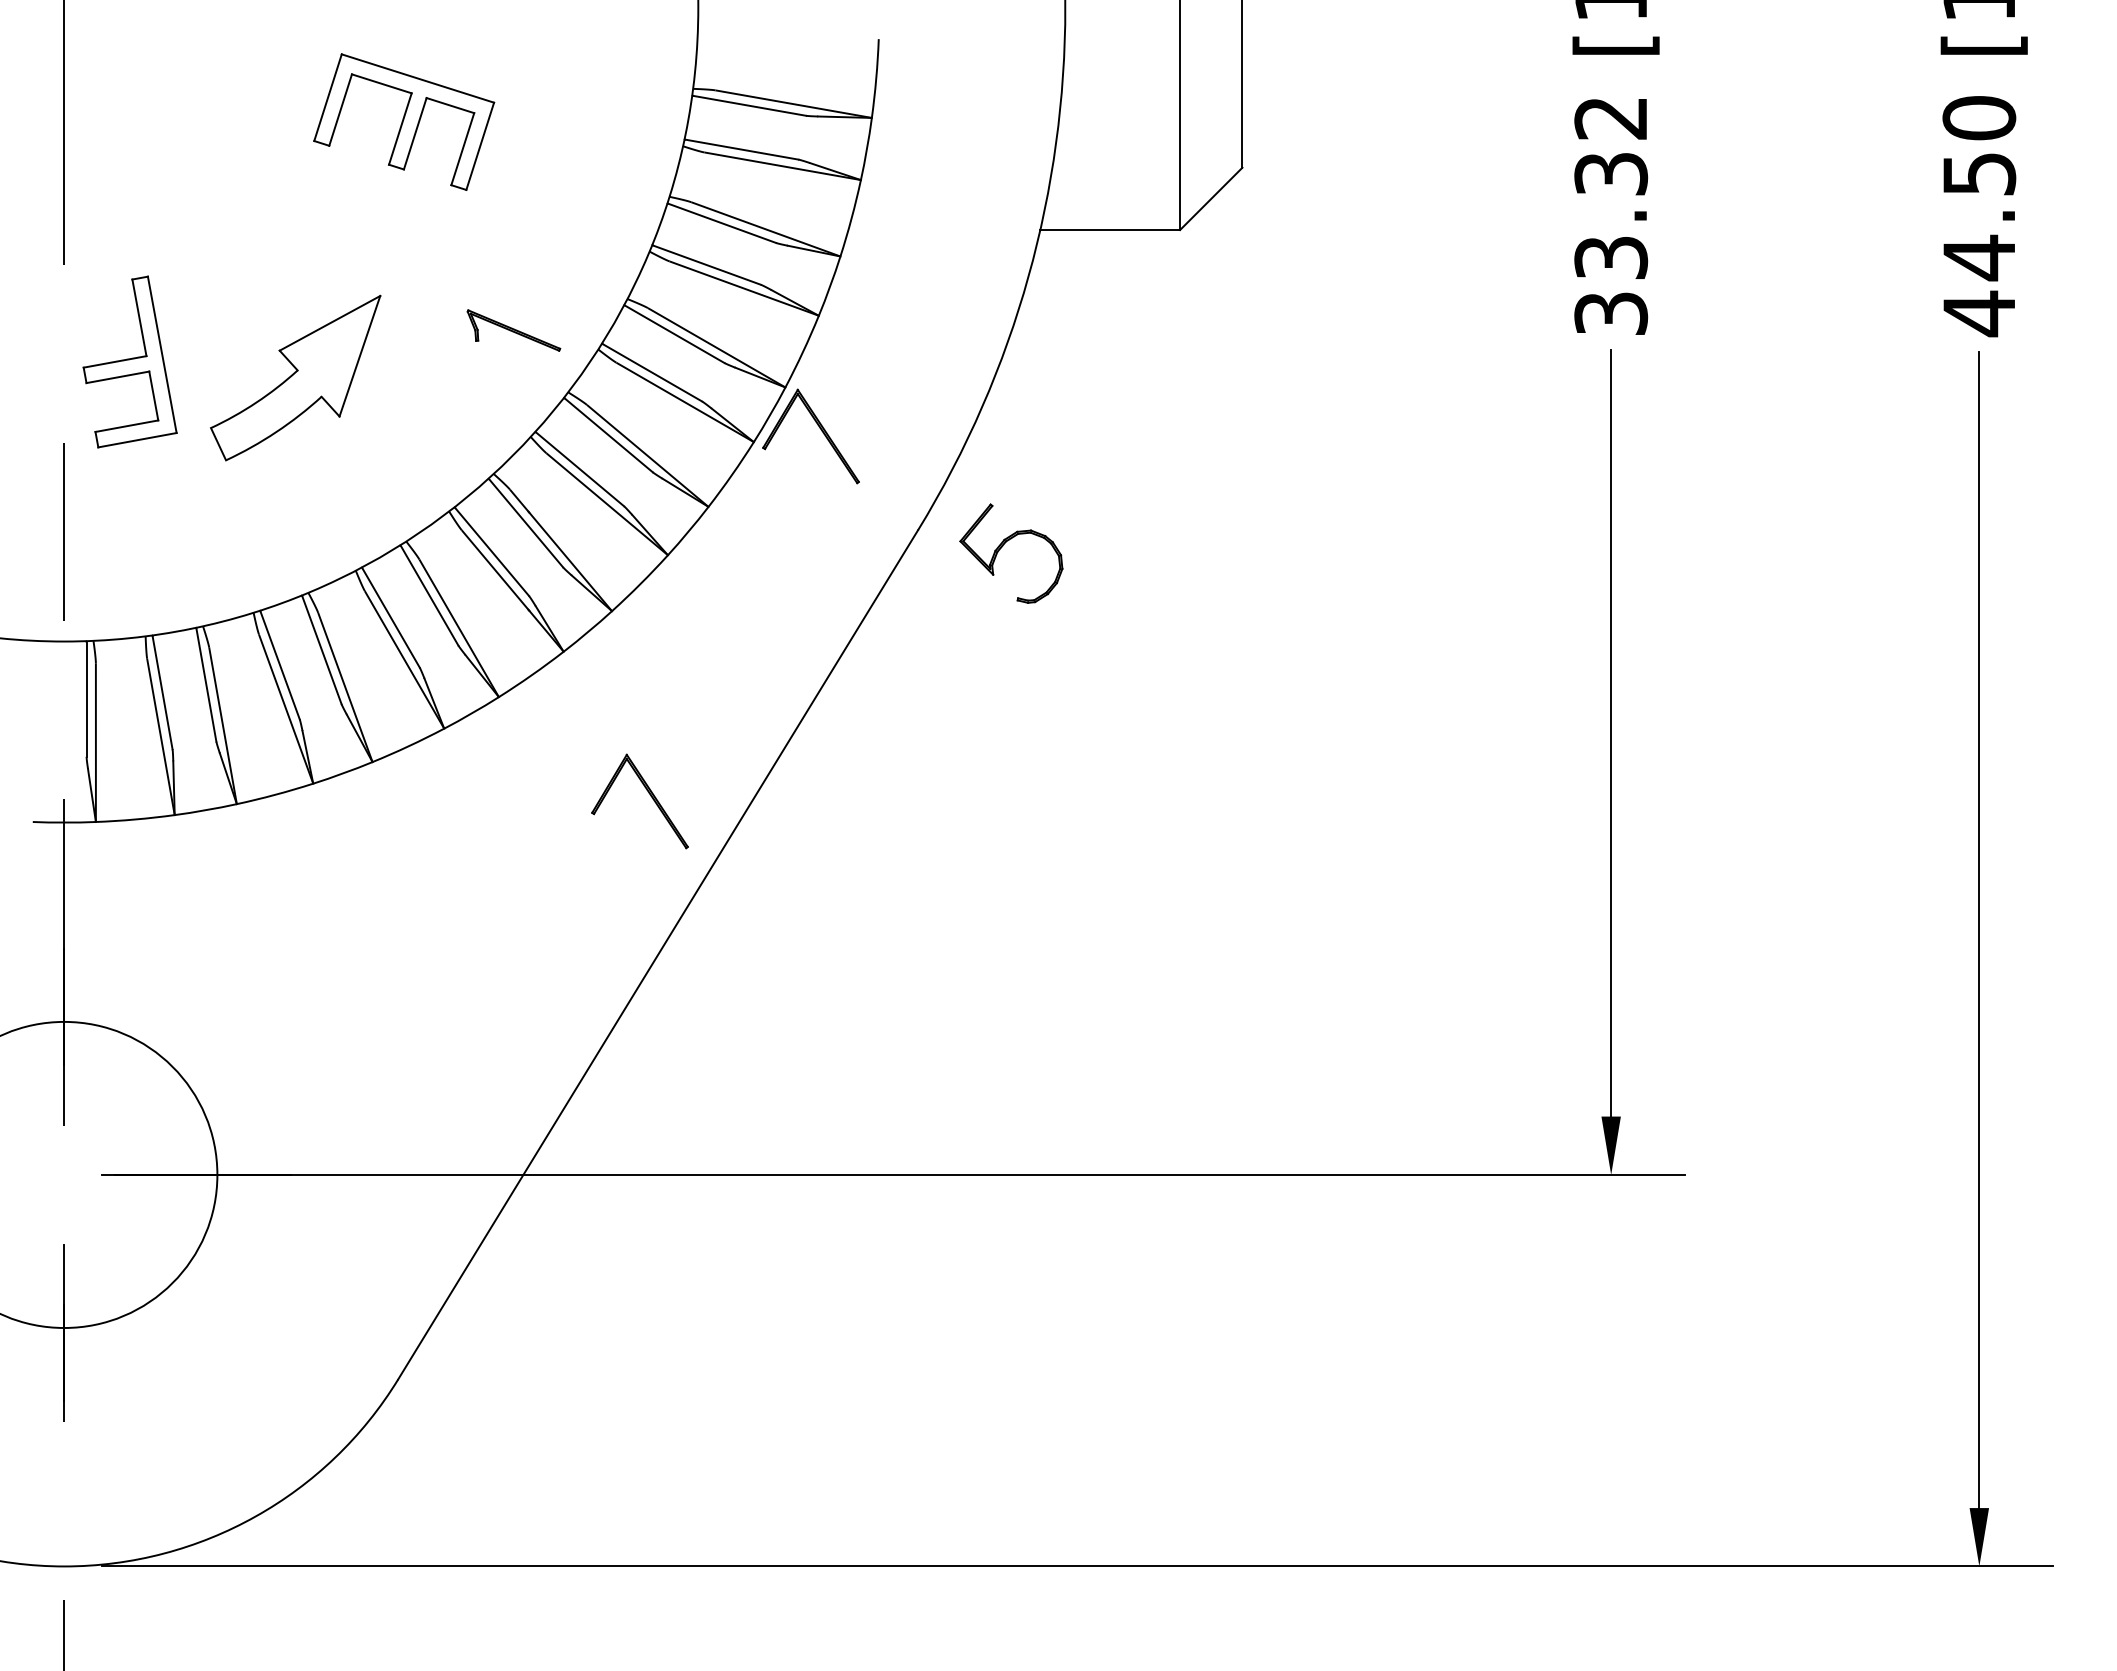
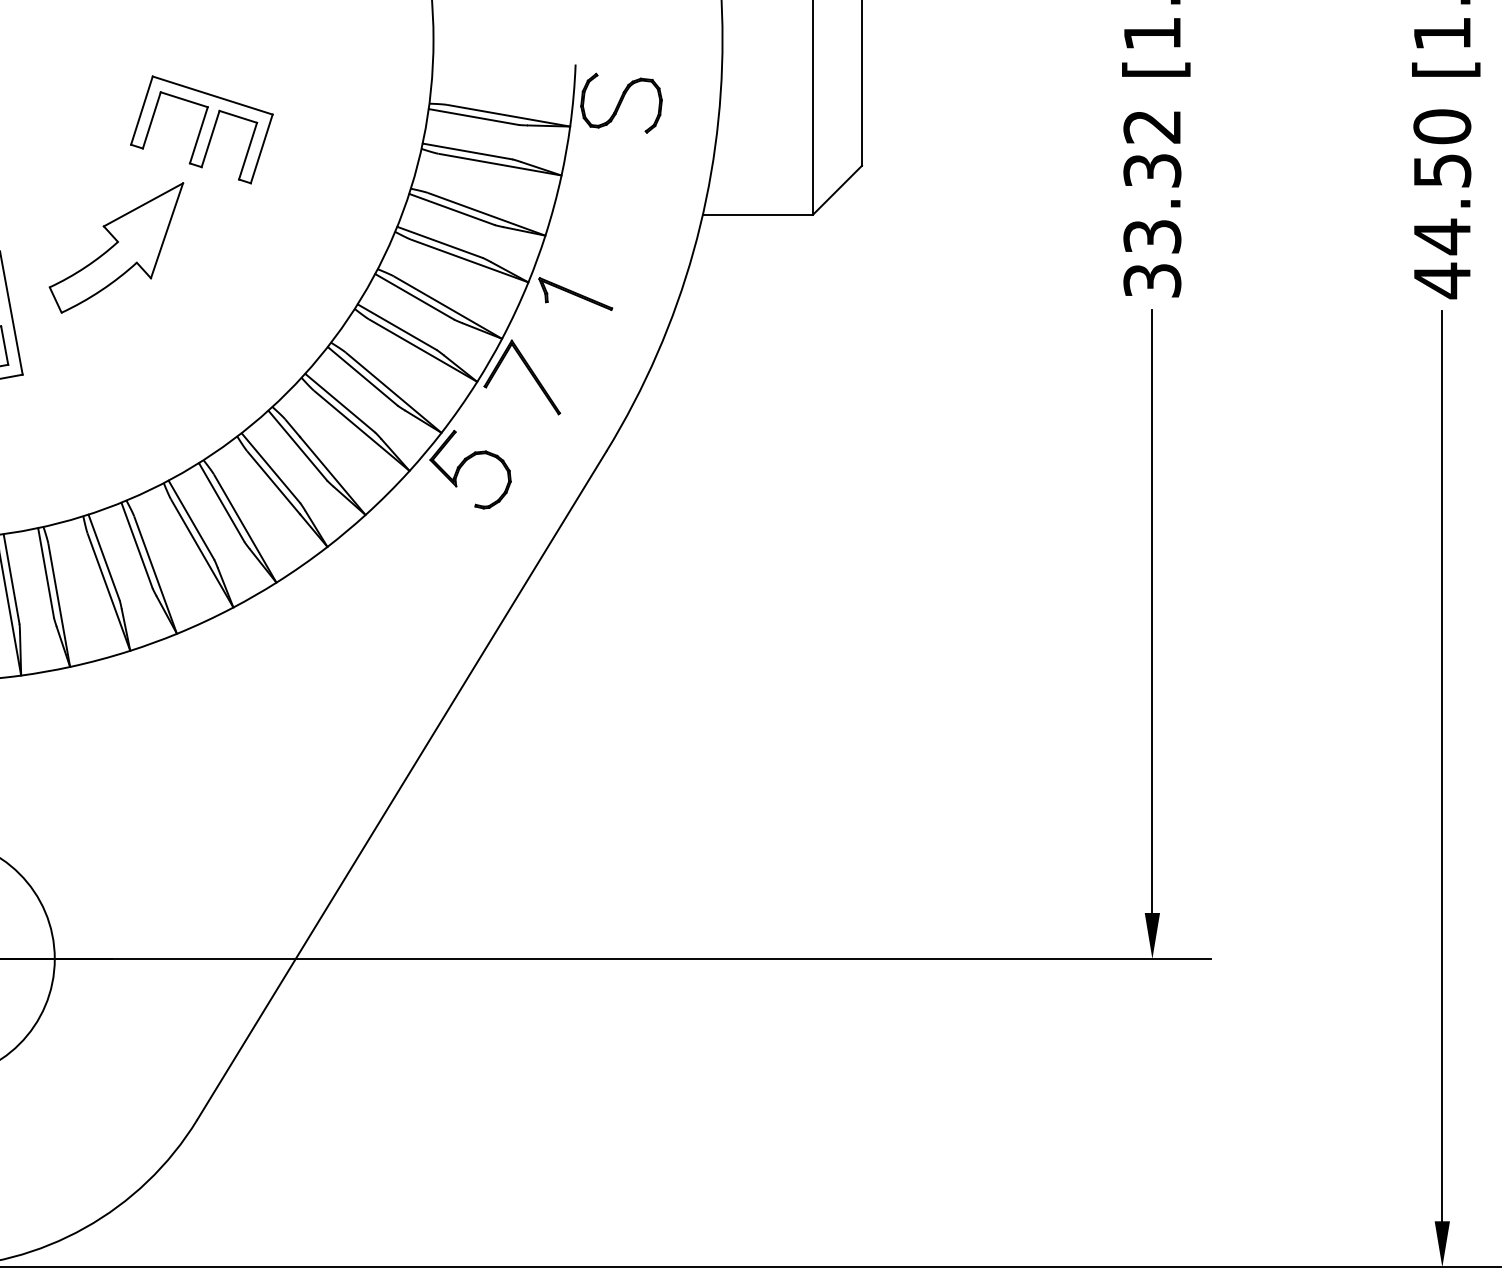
part: (936, 88) -> (621, 103), added
part: (513, 330) -> (575, 293), moved
part: (295, 377) -> (116, 247), moved
part: (1003, 546) -> (464, 464), moved
part: (648, 793) -> (394, 658), removed

